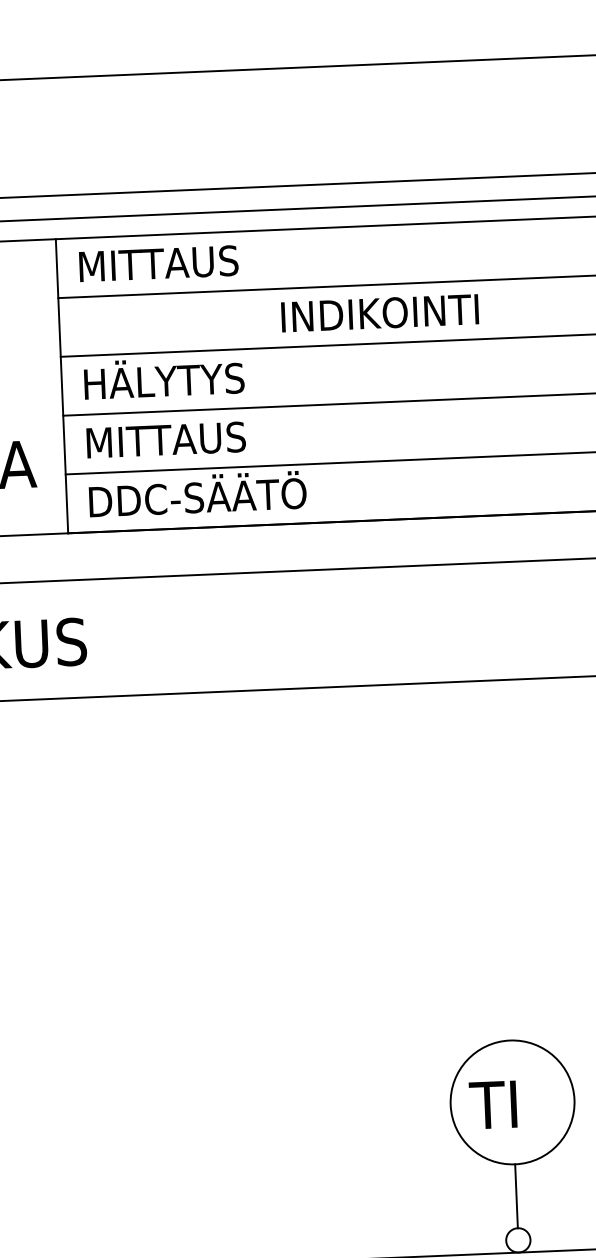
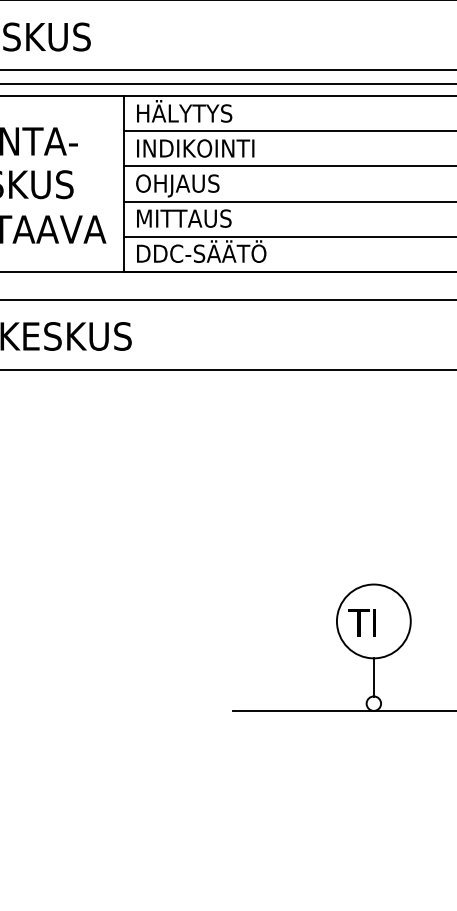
text: (160, 260) -> (185, 111), MITTAUS -> HÄLYTYS
text: (379, 313) -> (195, 148), moved
text: (164, 381) -> (184, 183), HÄLYTYS -> OHJAUS

